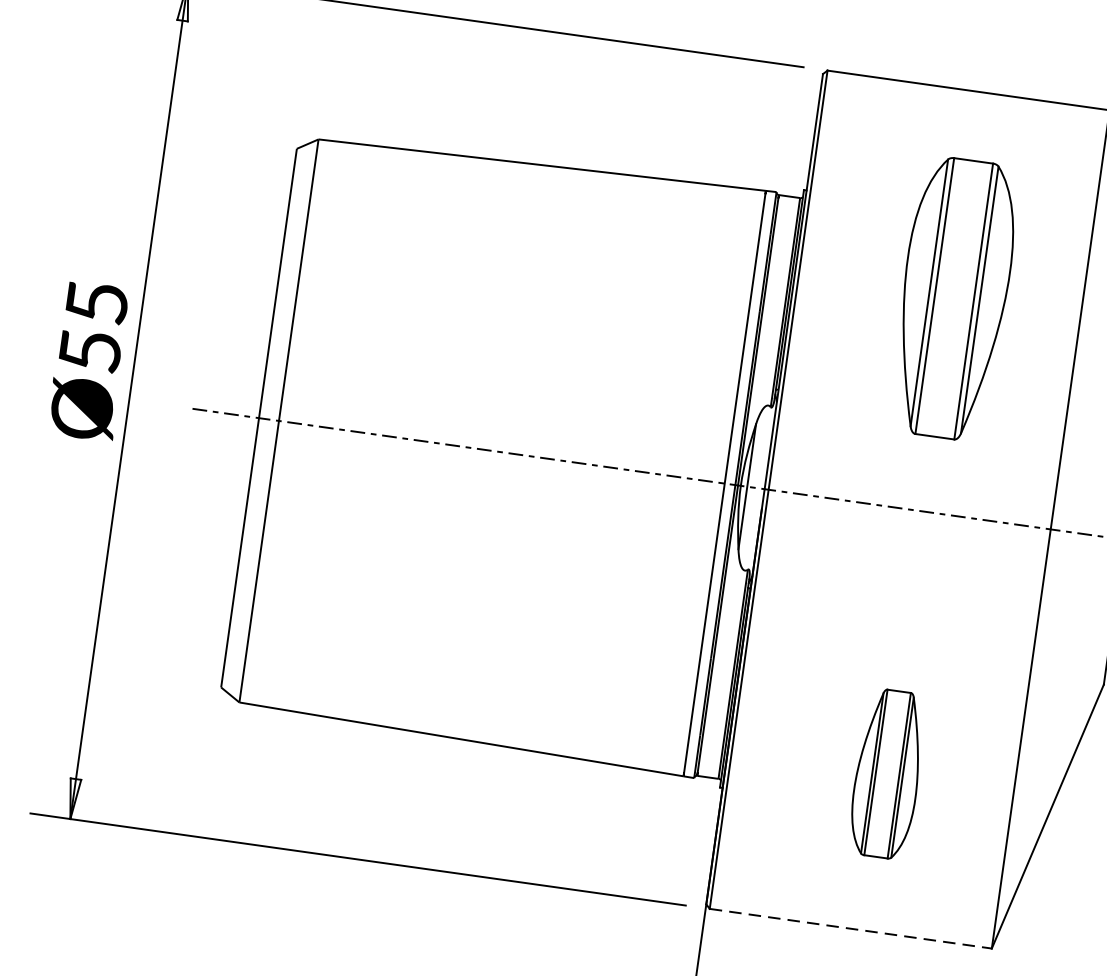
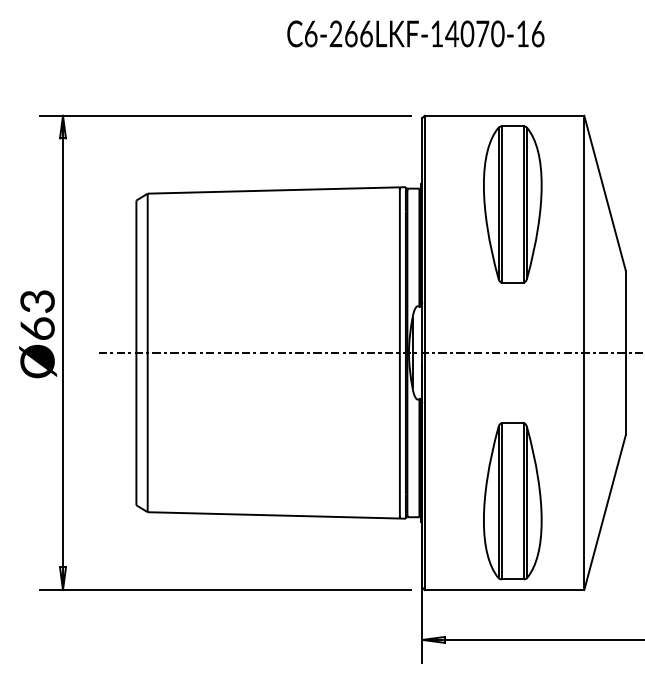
part: (953, 298) -> (512, 204), moved
text: (93, 325) -> (37, 314), Ø55 -> Ø63
part: (886, 774) -> (512, 501), size x1.67
line: (850, 929) -> (504, 590), dashed -> solid

